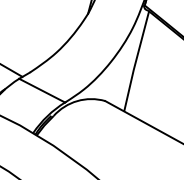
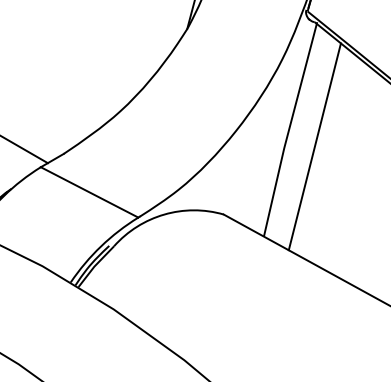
line: (147, 68) -> (313, 145), added

